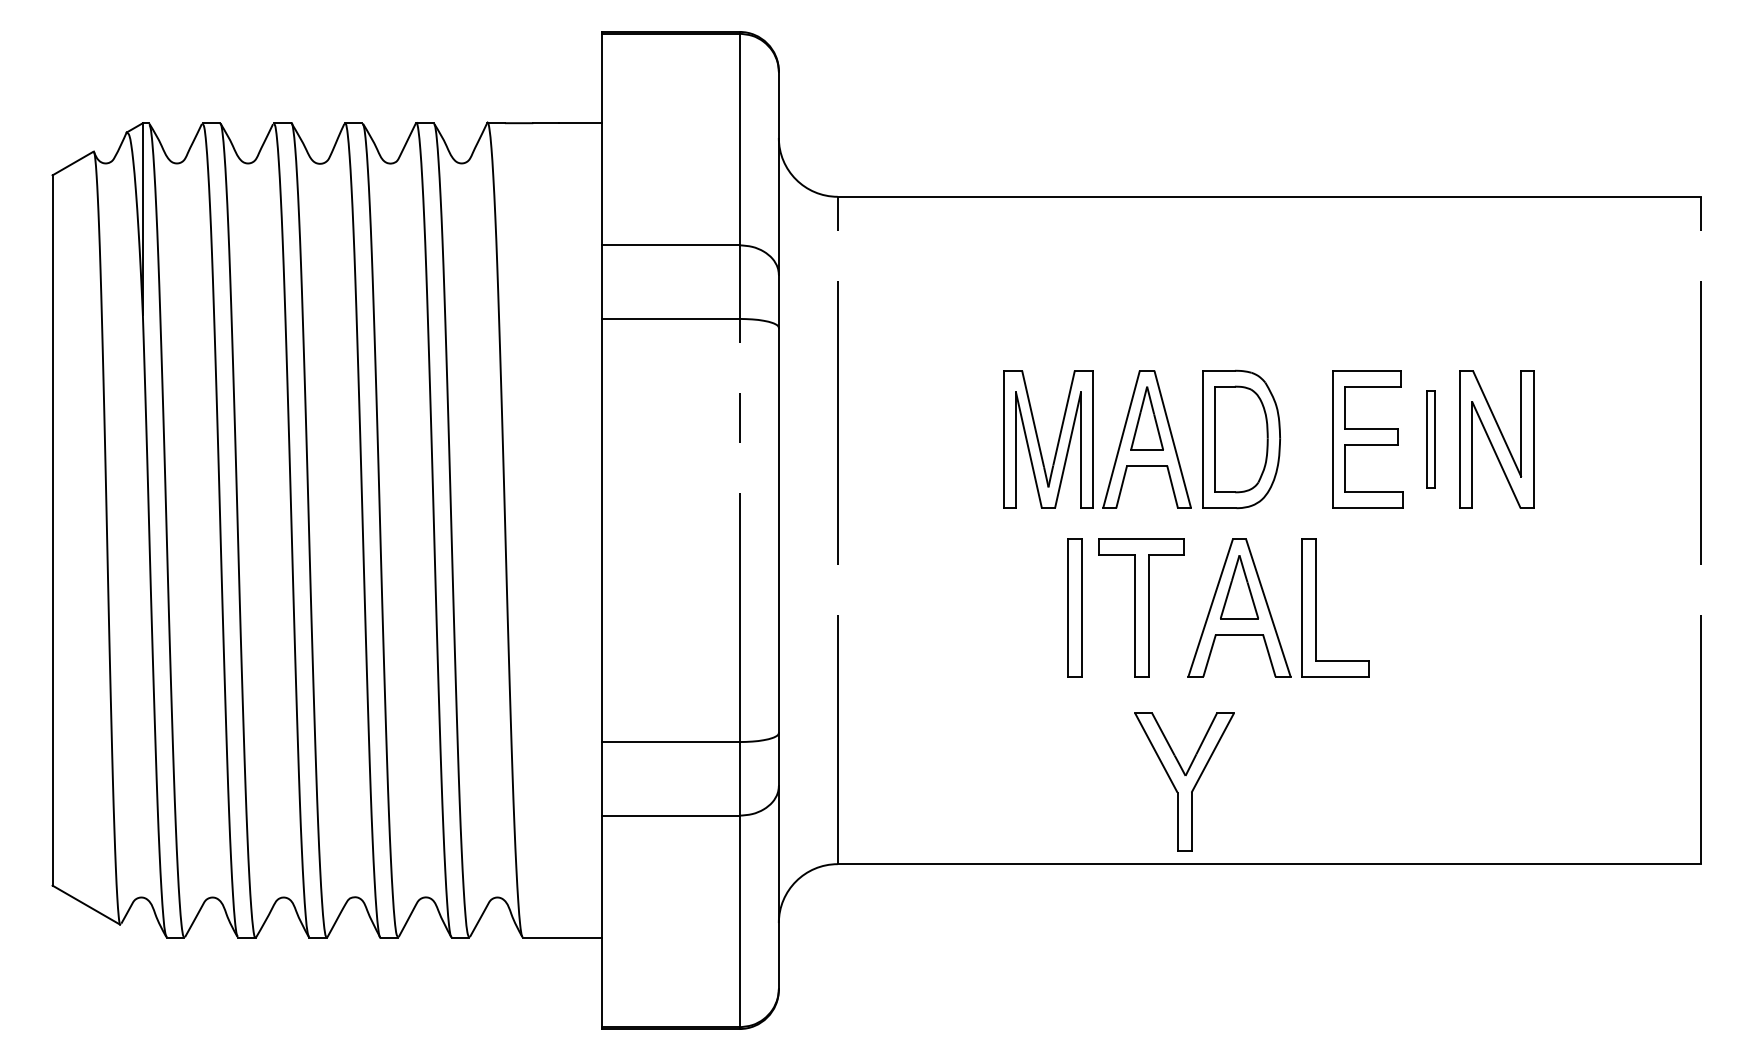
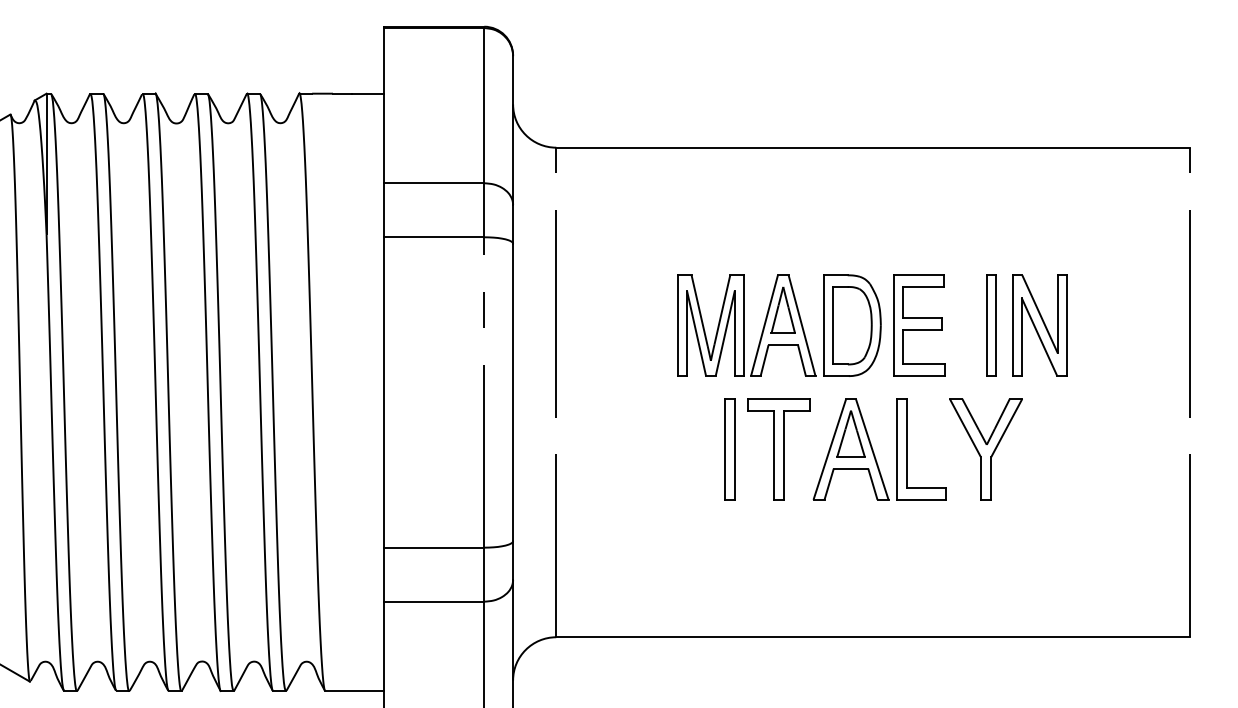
part: (1367, 439) -> (919, 325), moved
part: (1430, 439) -> (991, 325), size x1.43
part: (1184, 781) -> (986, 448), moved

